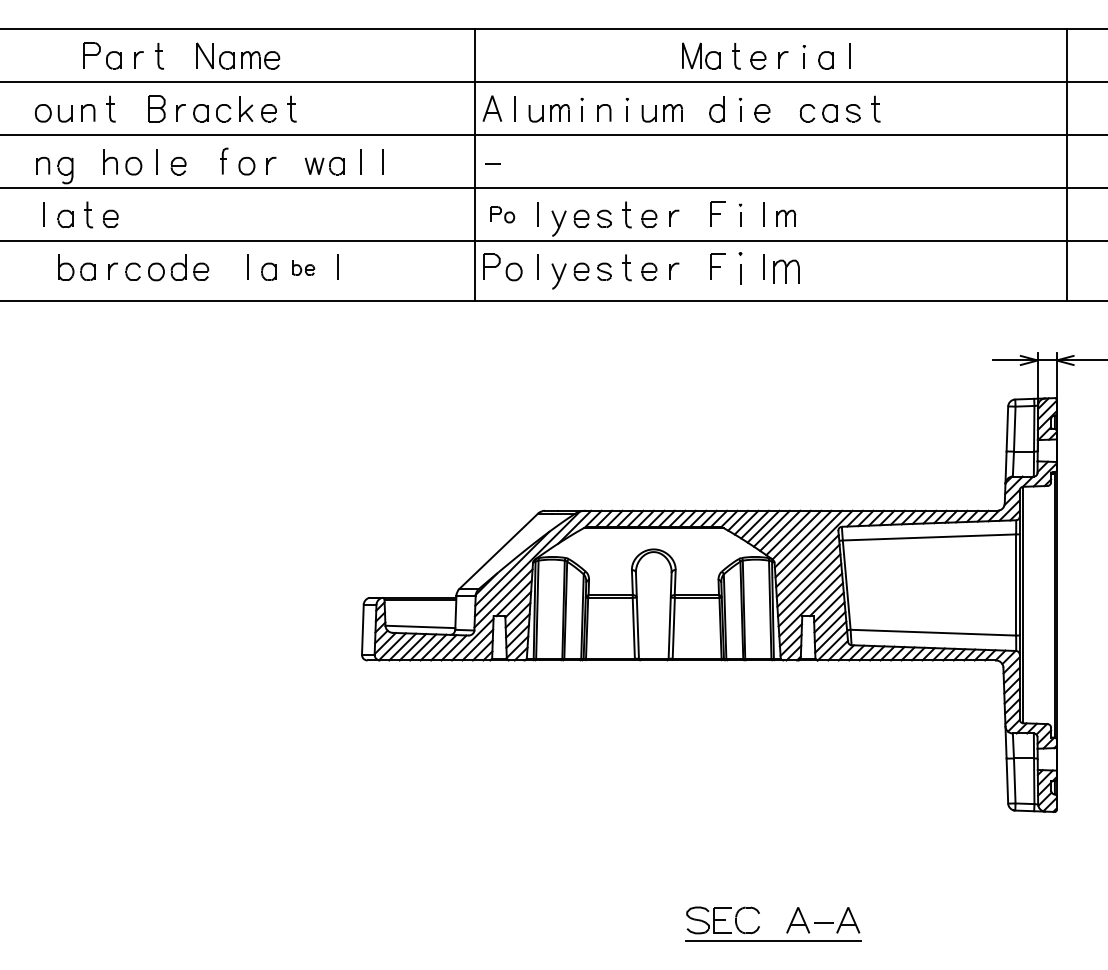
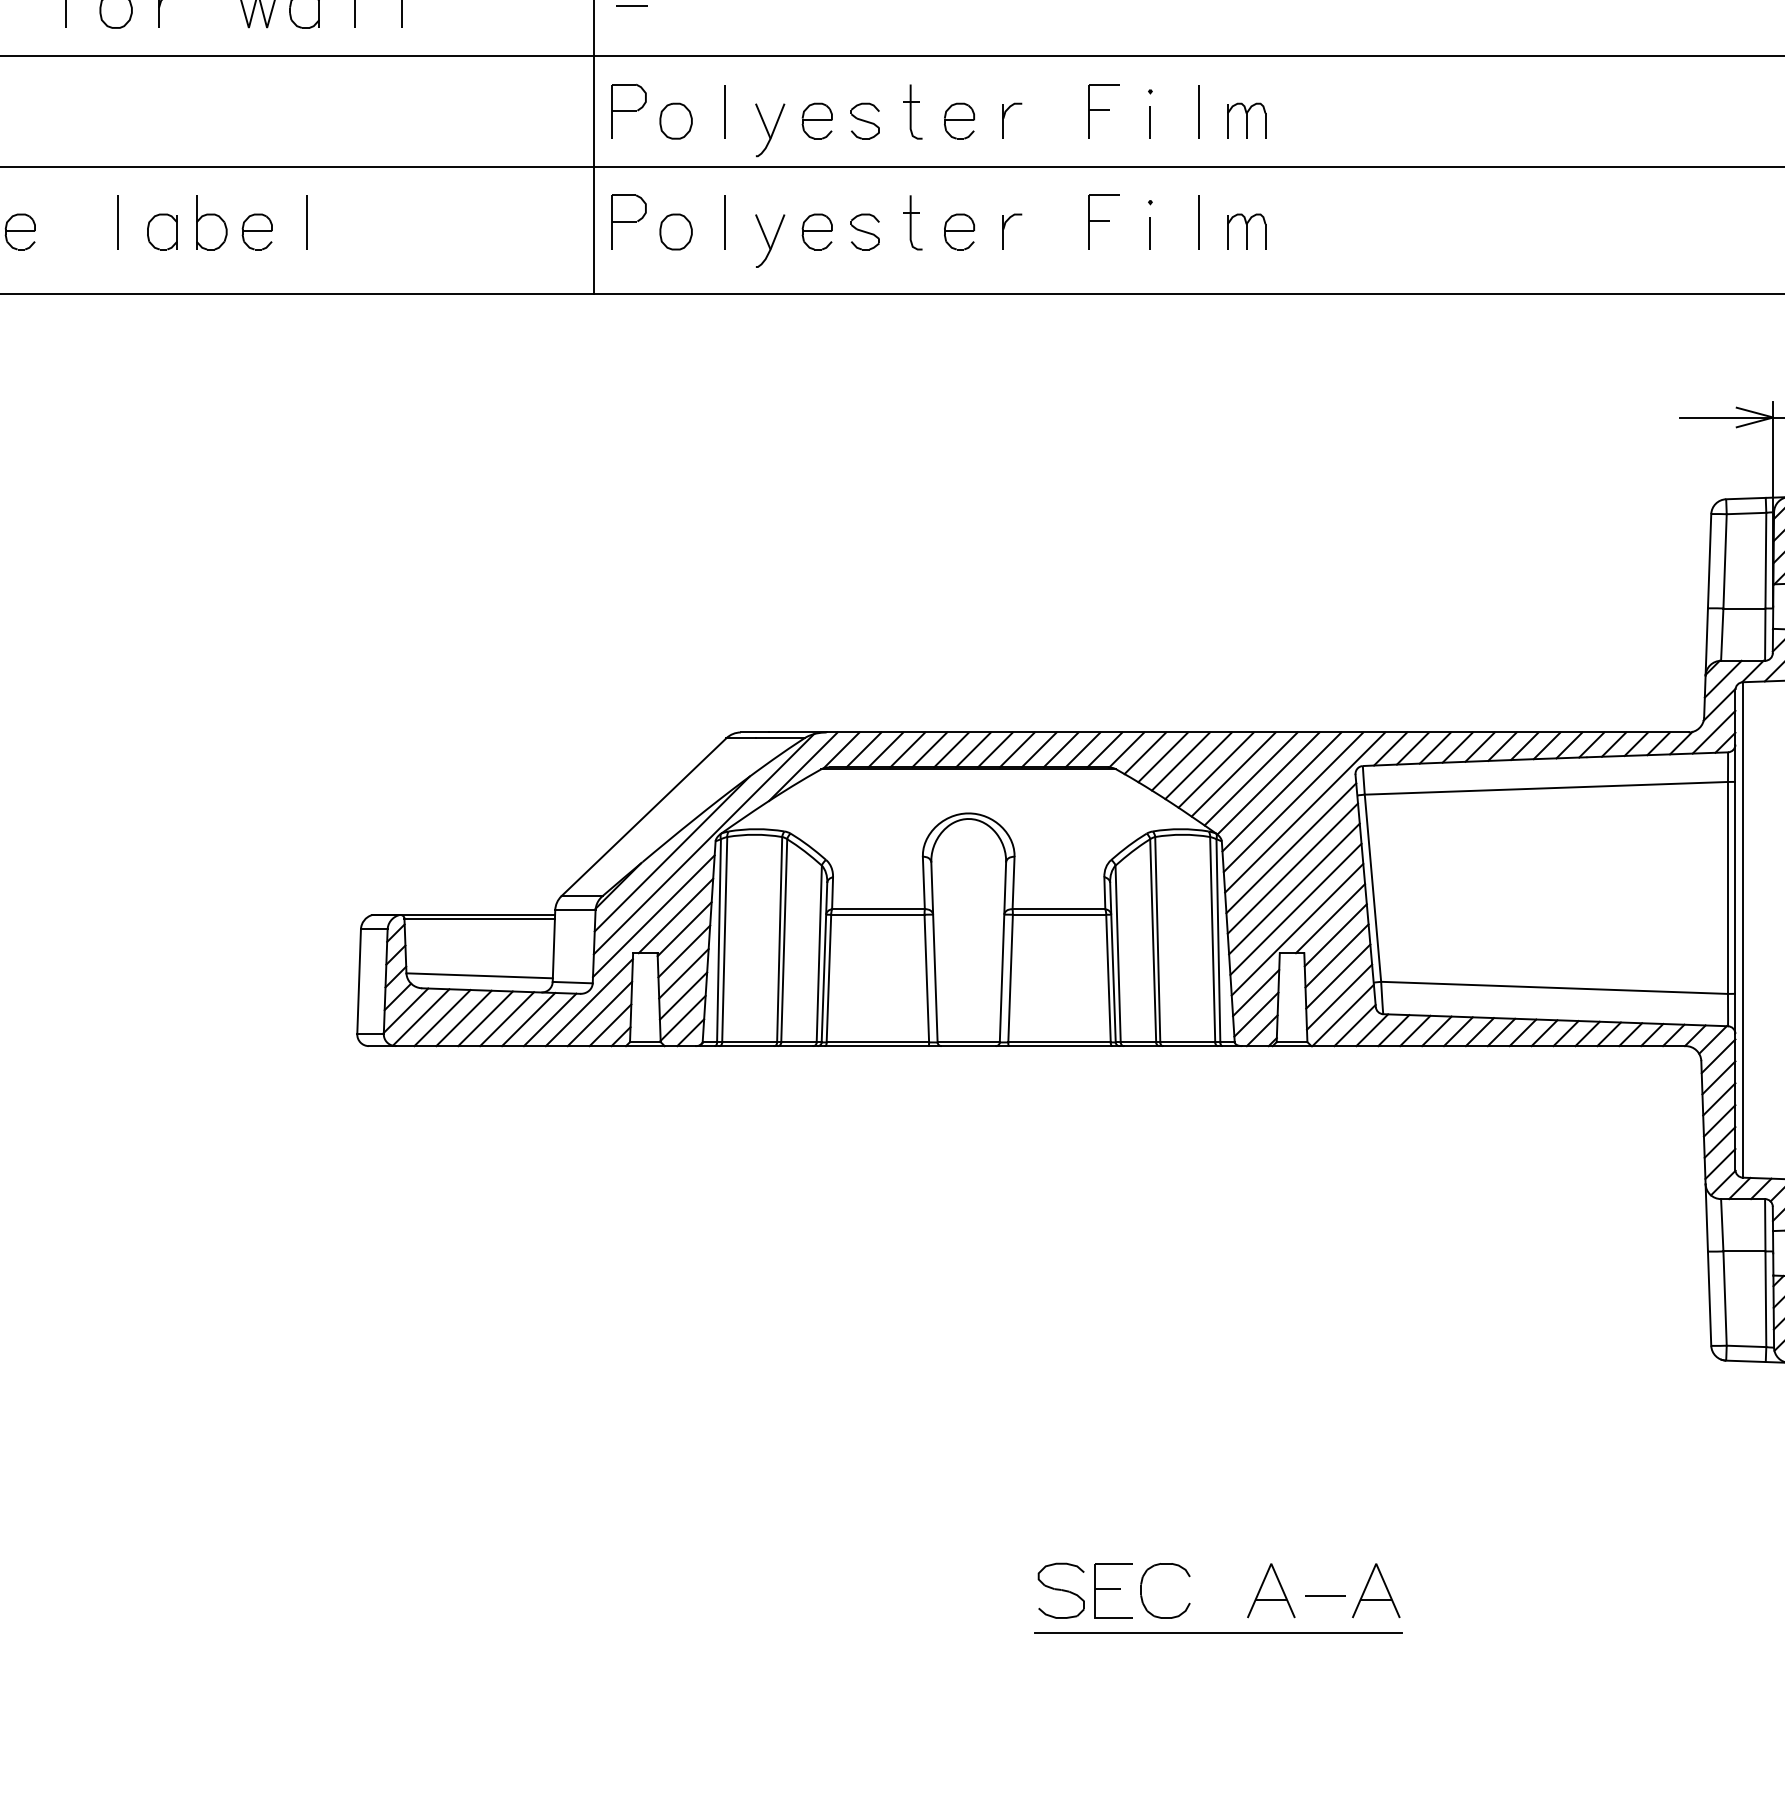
part: (502, 214) -> (651, 111), size x1.67
part: (303, 267) -> (234, 222), size x1.67
part: (740, 267) -> (1150, 222), size x0.71
part: (786, 270) -> (1246, 228), size x0.71

